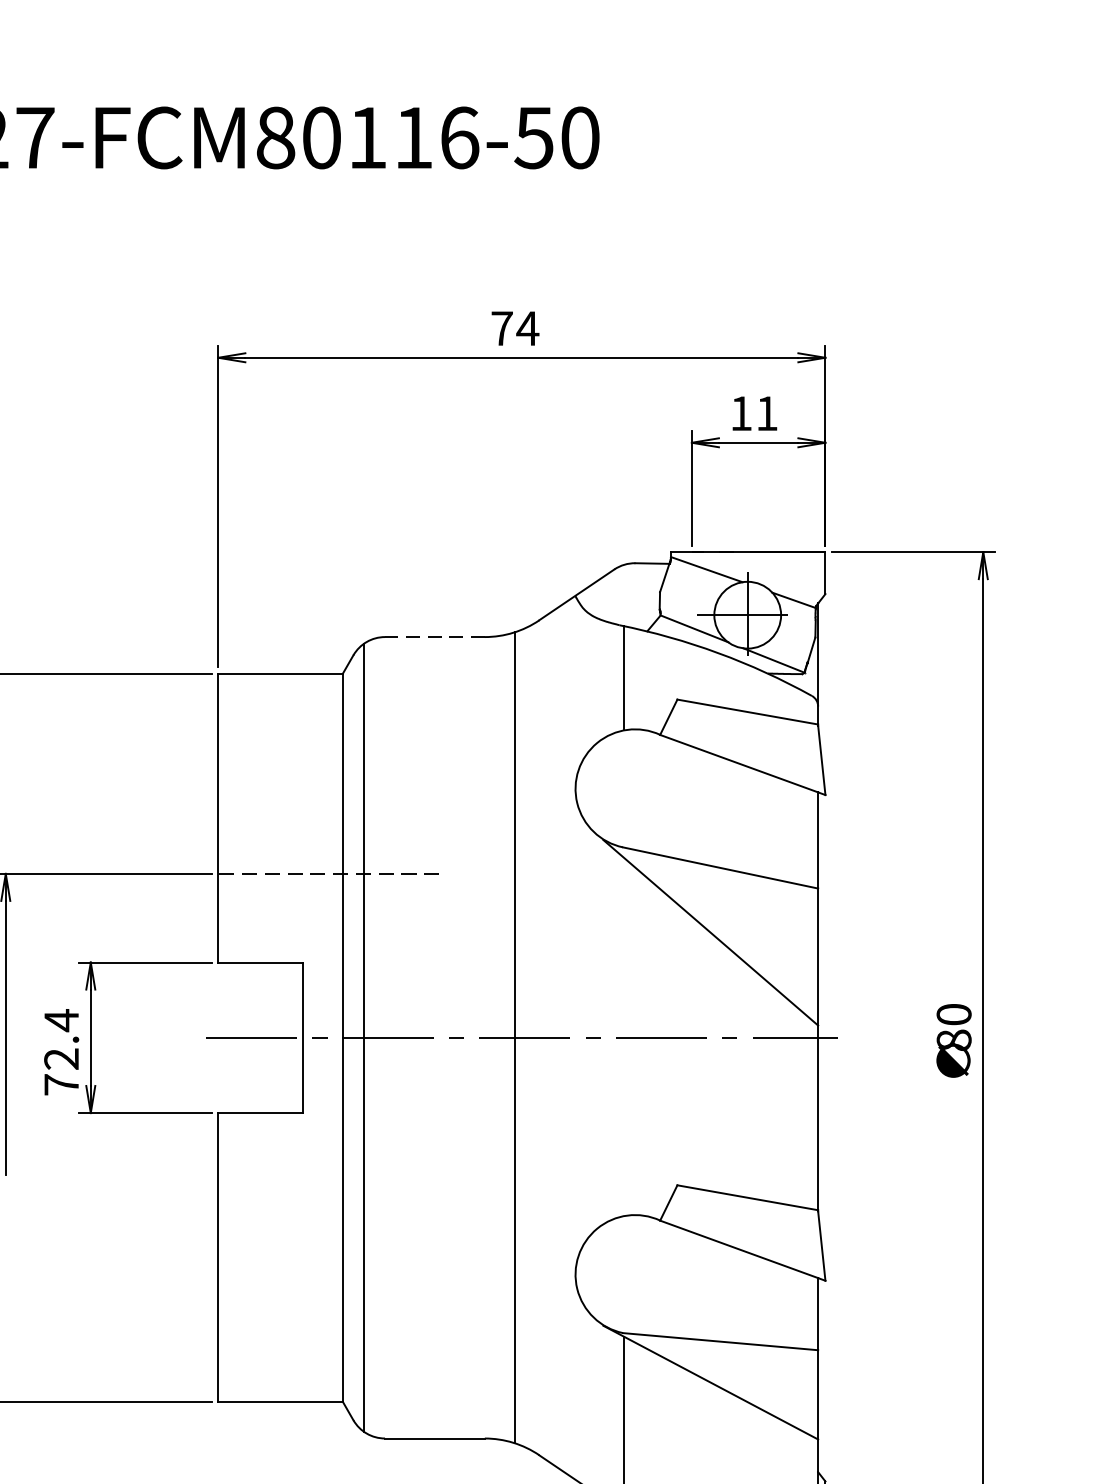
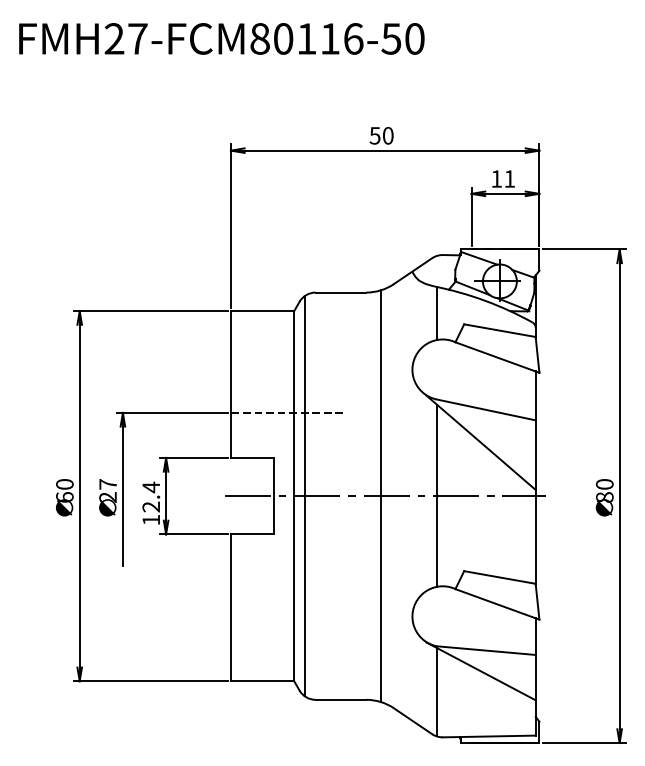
text: (514, 327) -> (381, 135), 74 -> 50
line: (433, 636) -> (340, 292), dashed -> solid
line: (622, 1036) -> (436, 495), added
text: (60, 1083) -> (150, 519), 72.4 -> 12.4

